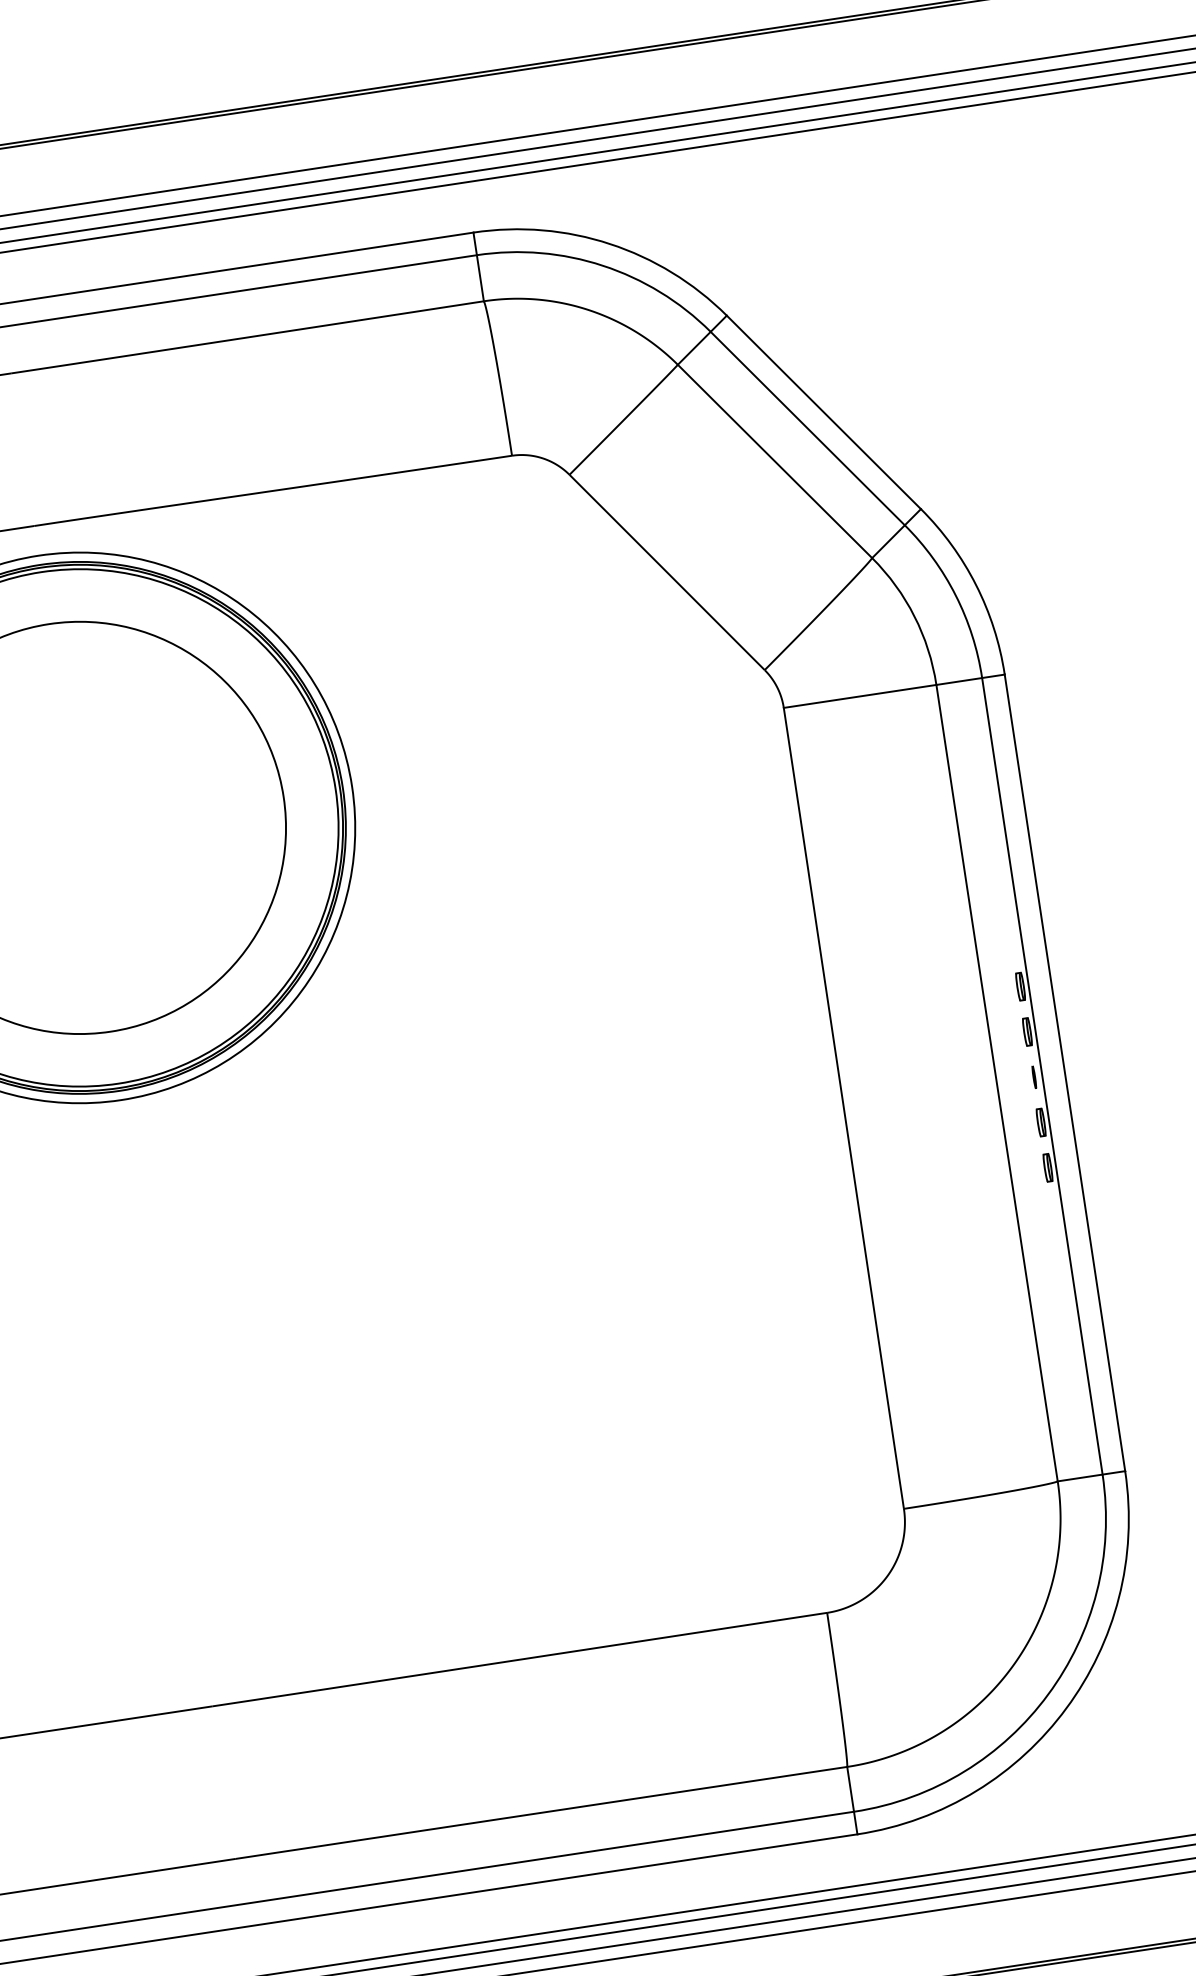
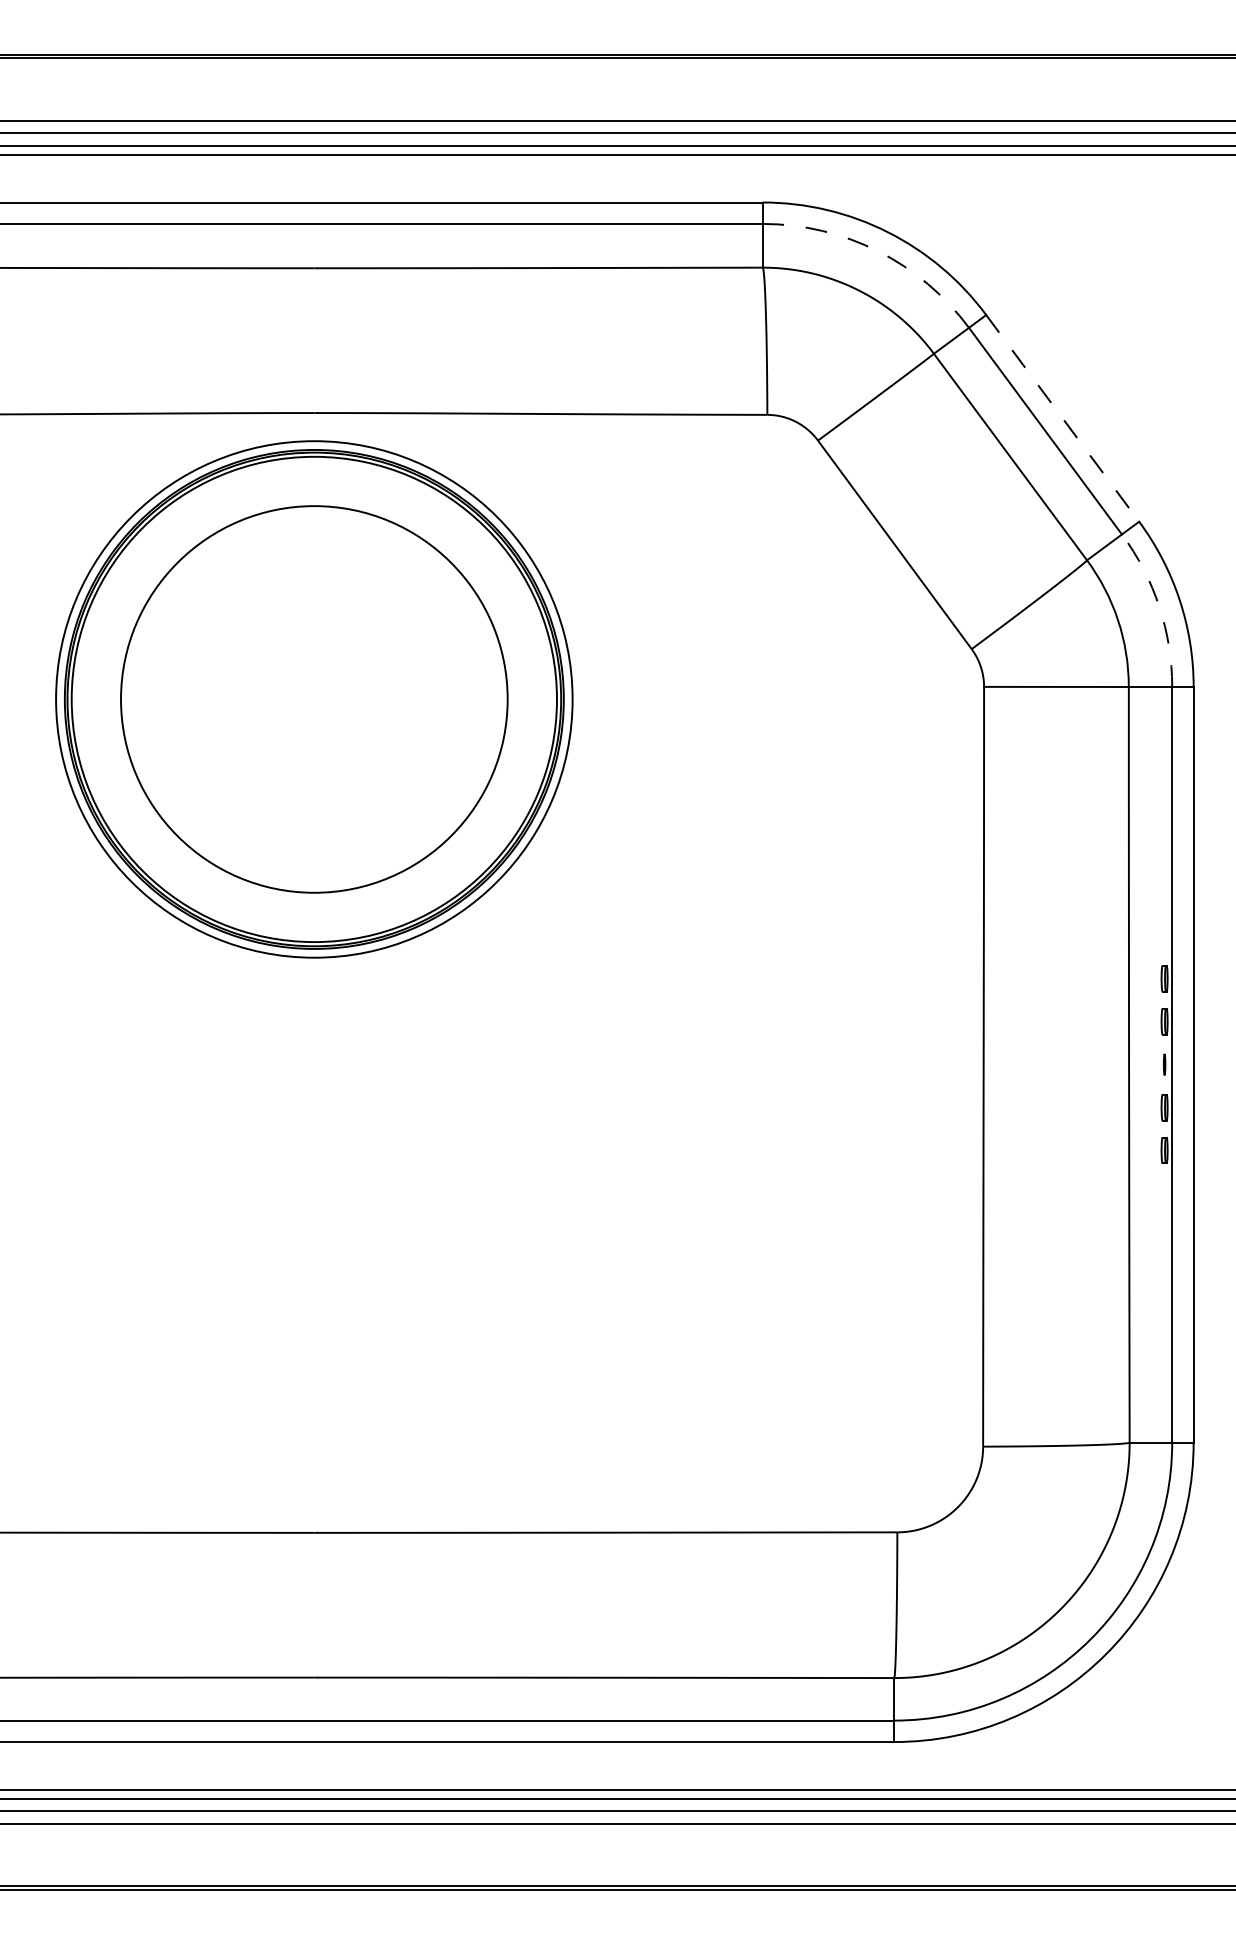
arc: (603, 265) -> (878, 251), solid -> dashed
line: (823, 412) -> (1062, 418), solid -> dashed
arc: (955, 595) -> (1159, 606), solid -> dashed

